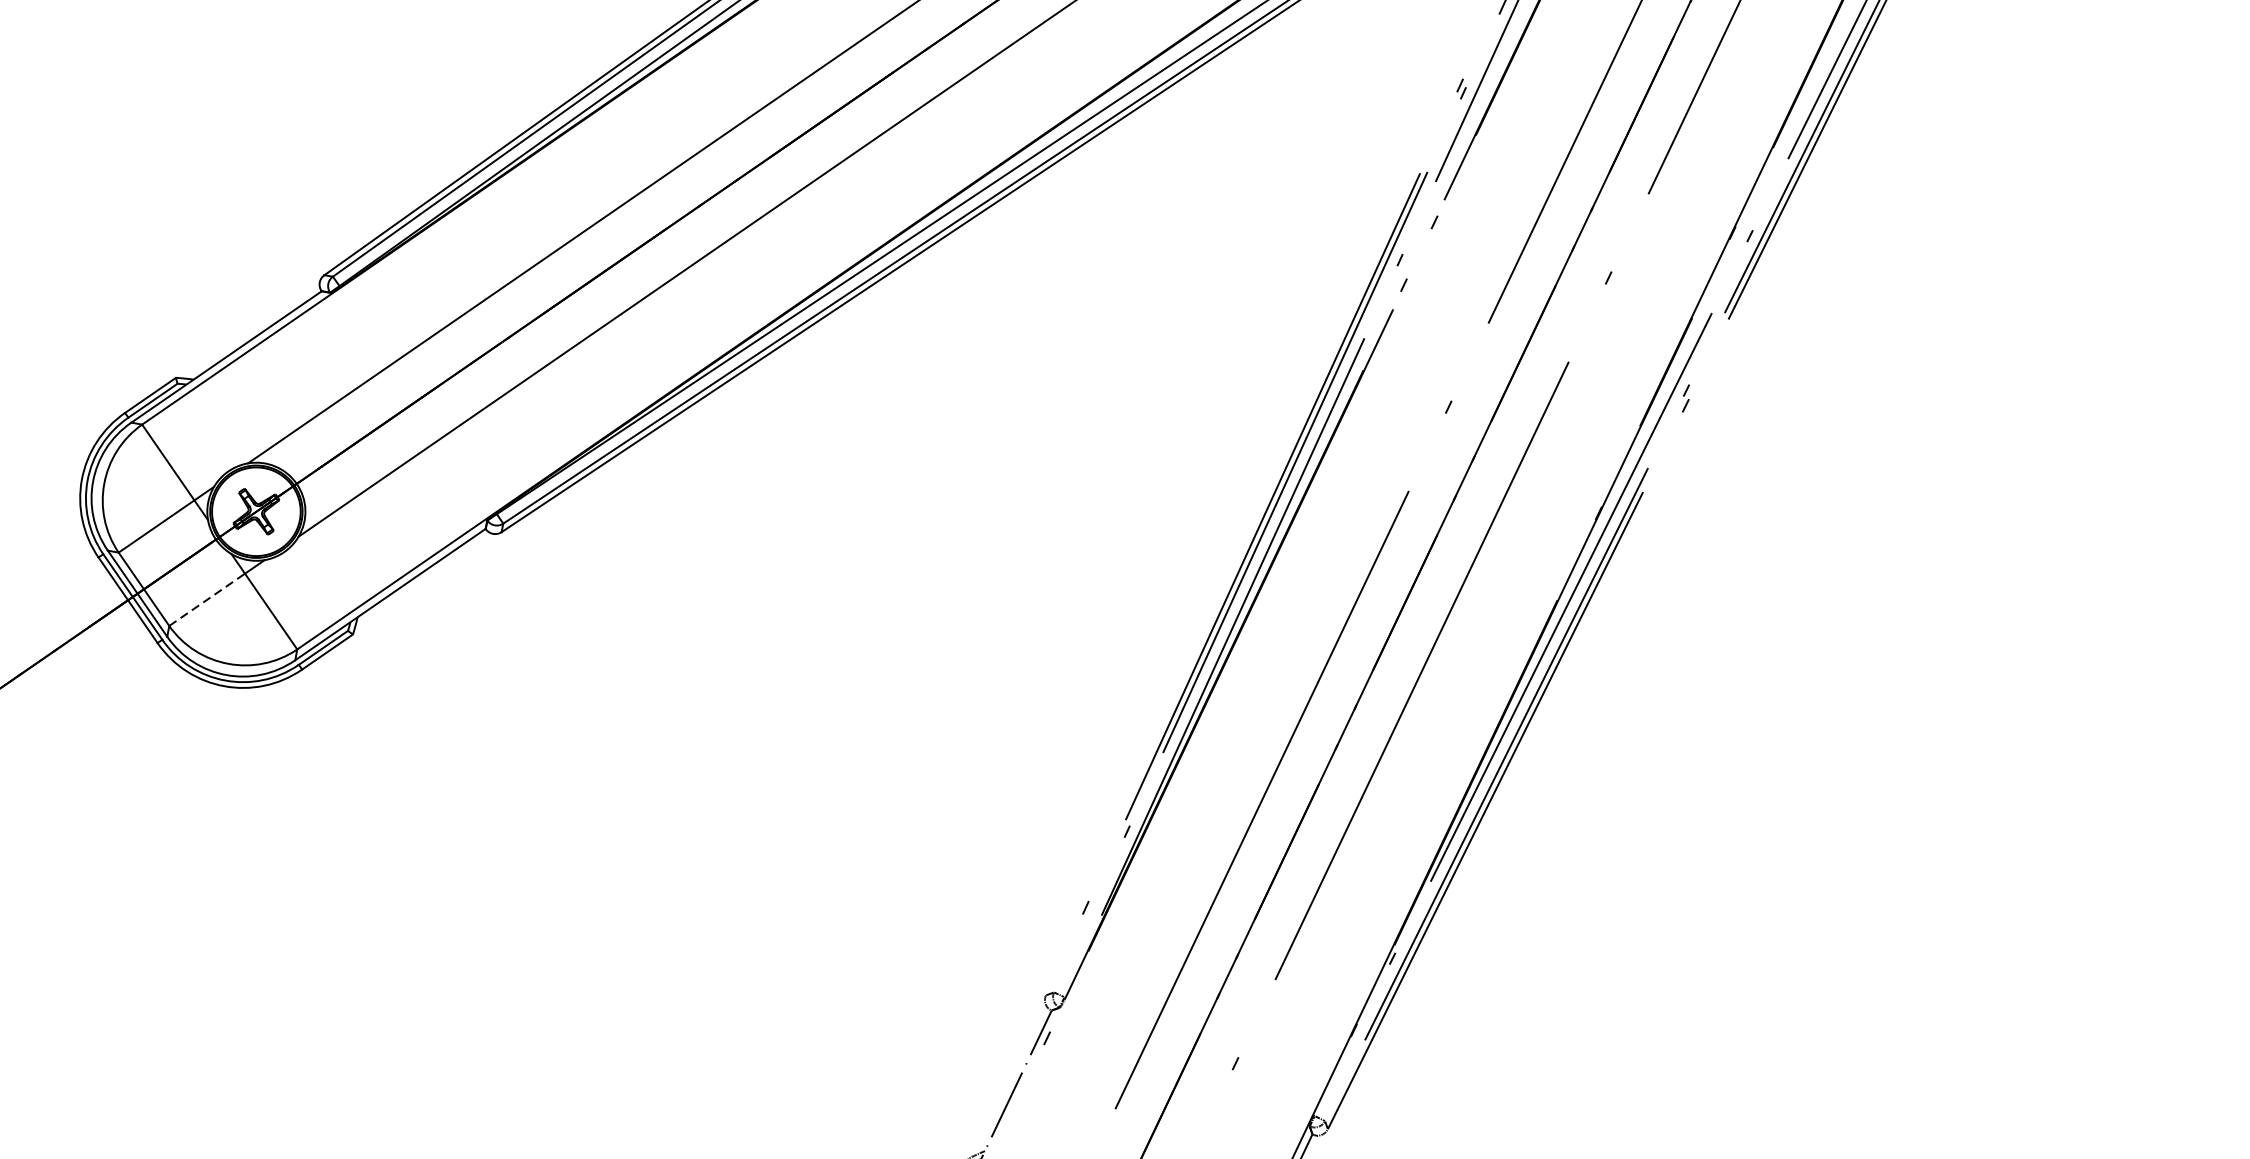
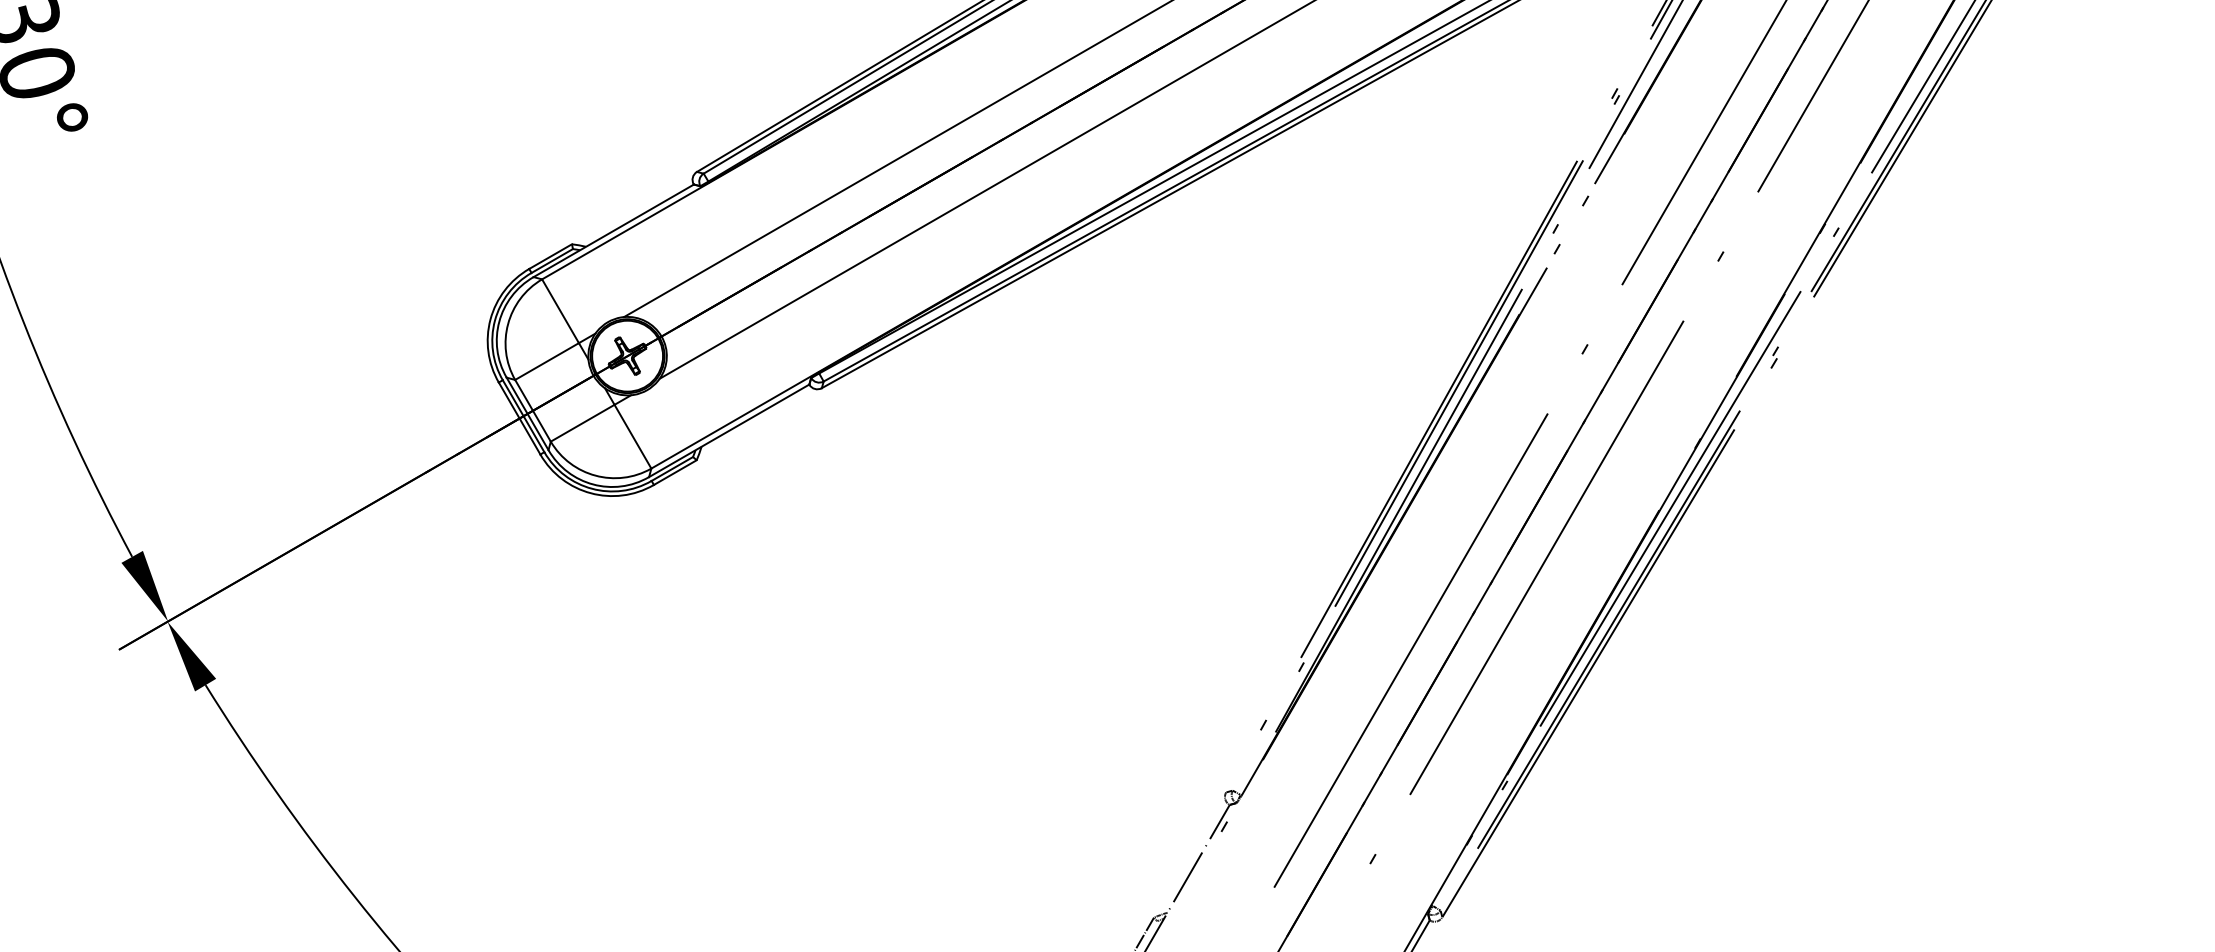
line: (206, 600) -> (582, 423), dashed -> solid

